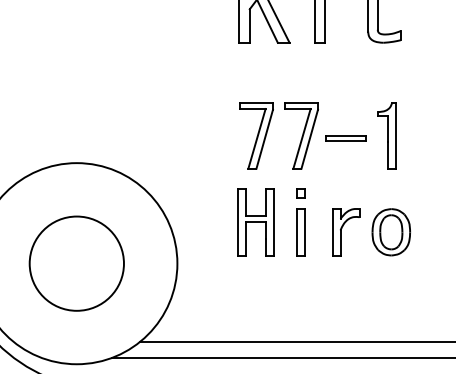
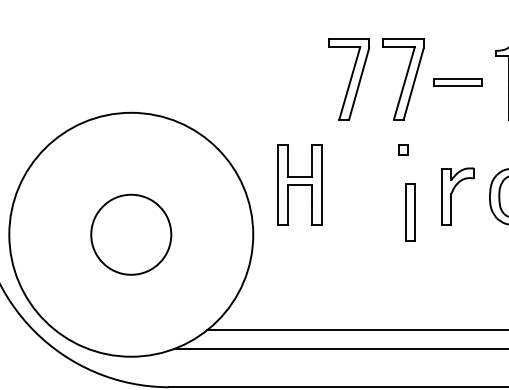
part: (255, 222) -> (299, 184), moved
part: (300, 232) -> (409, 212), moved
circle: (76, 263) -> (130, 234), size x0.7

